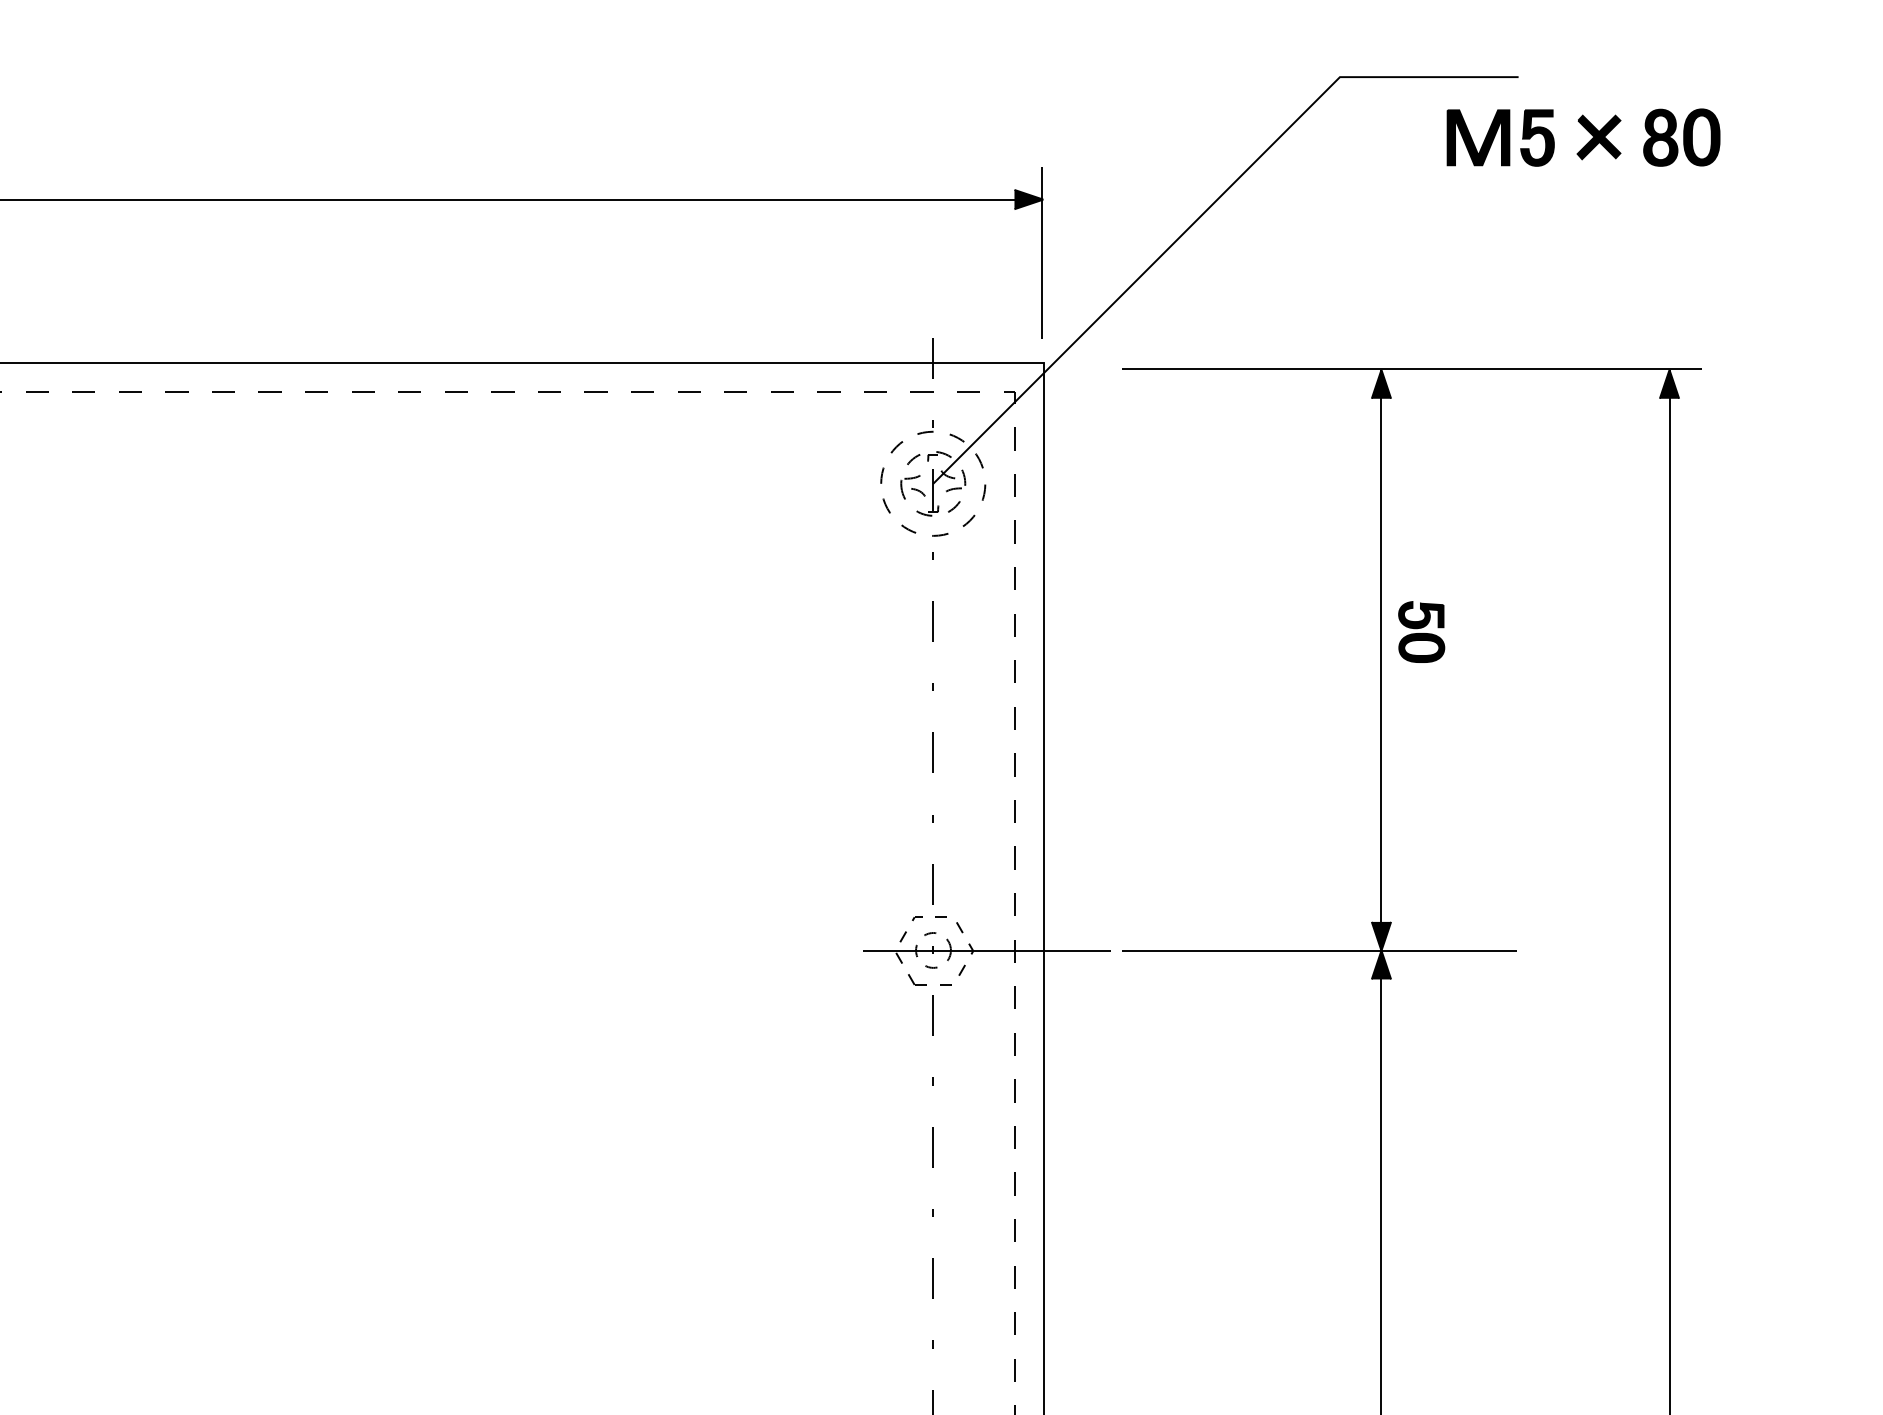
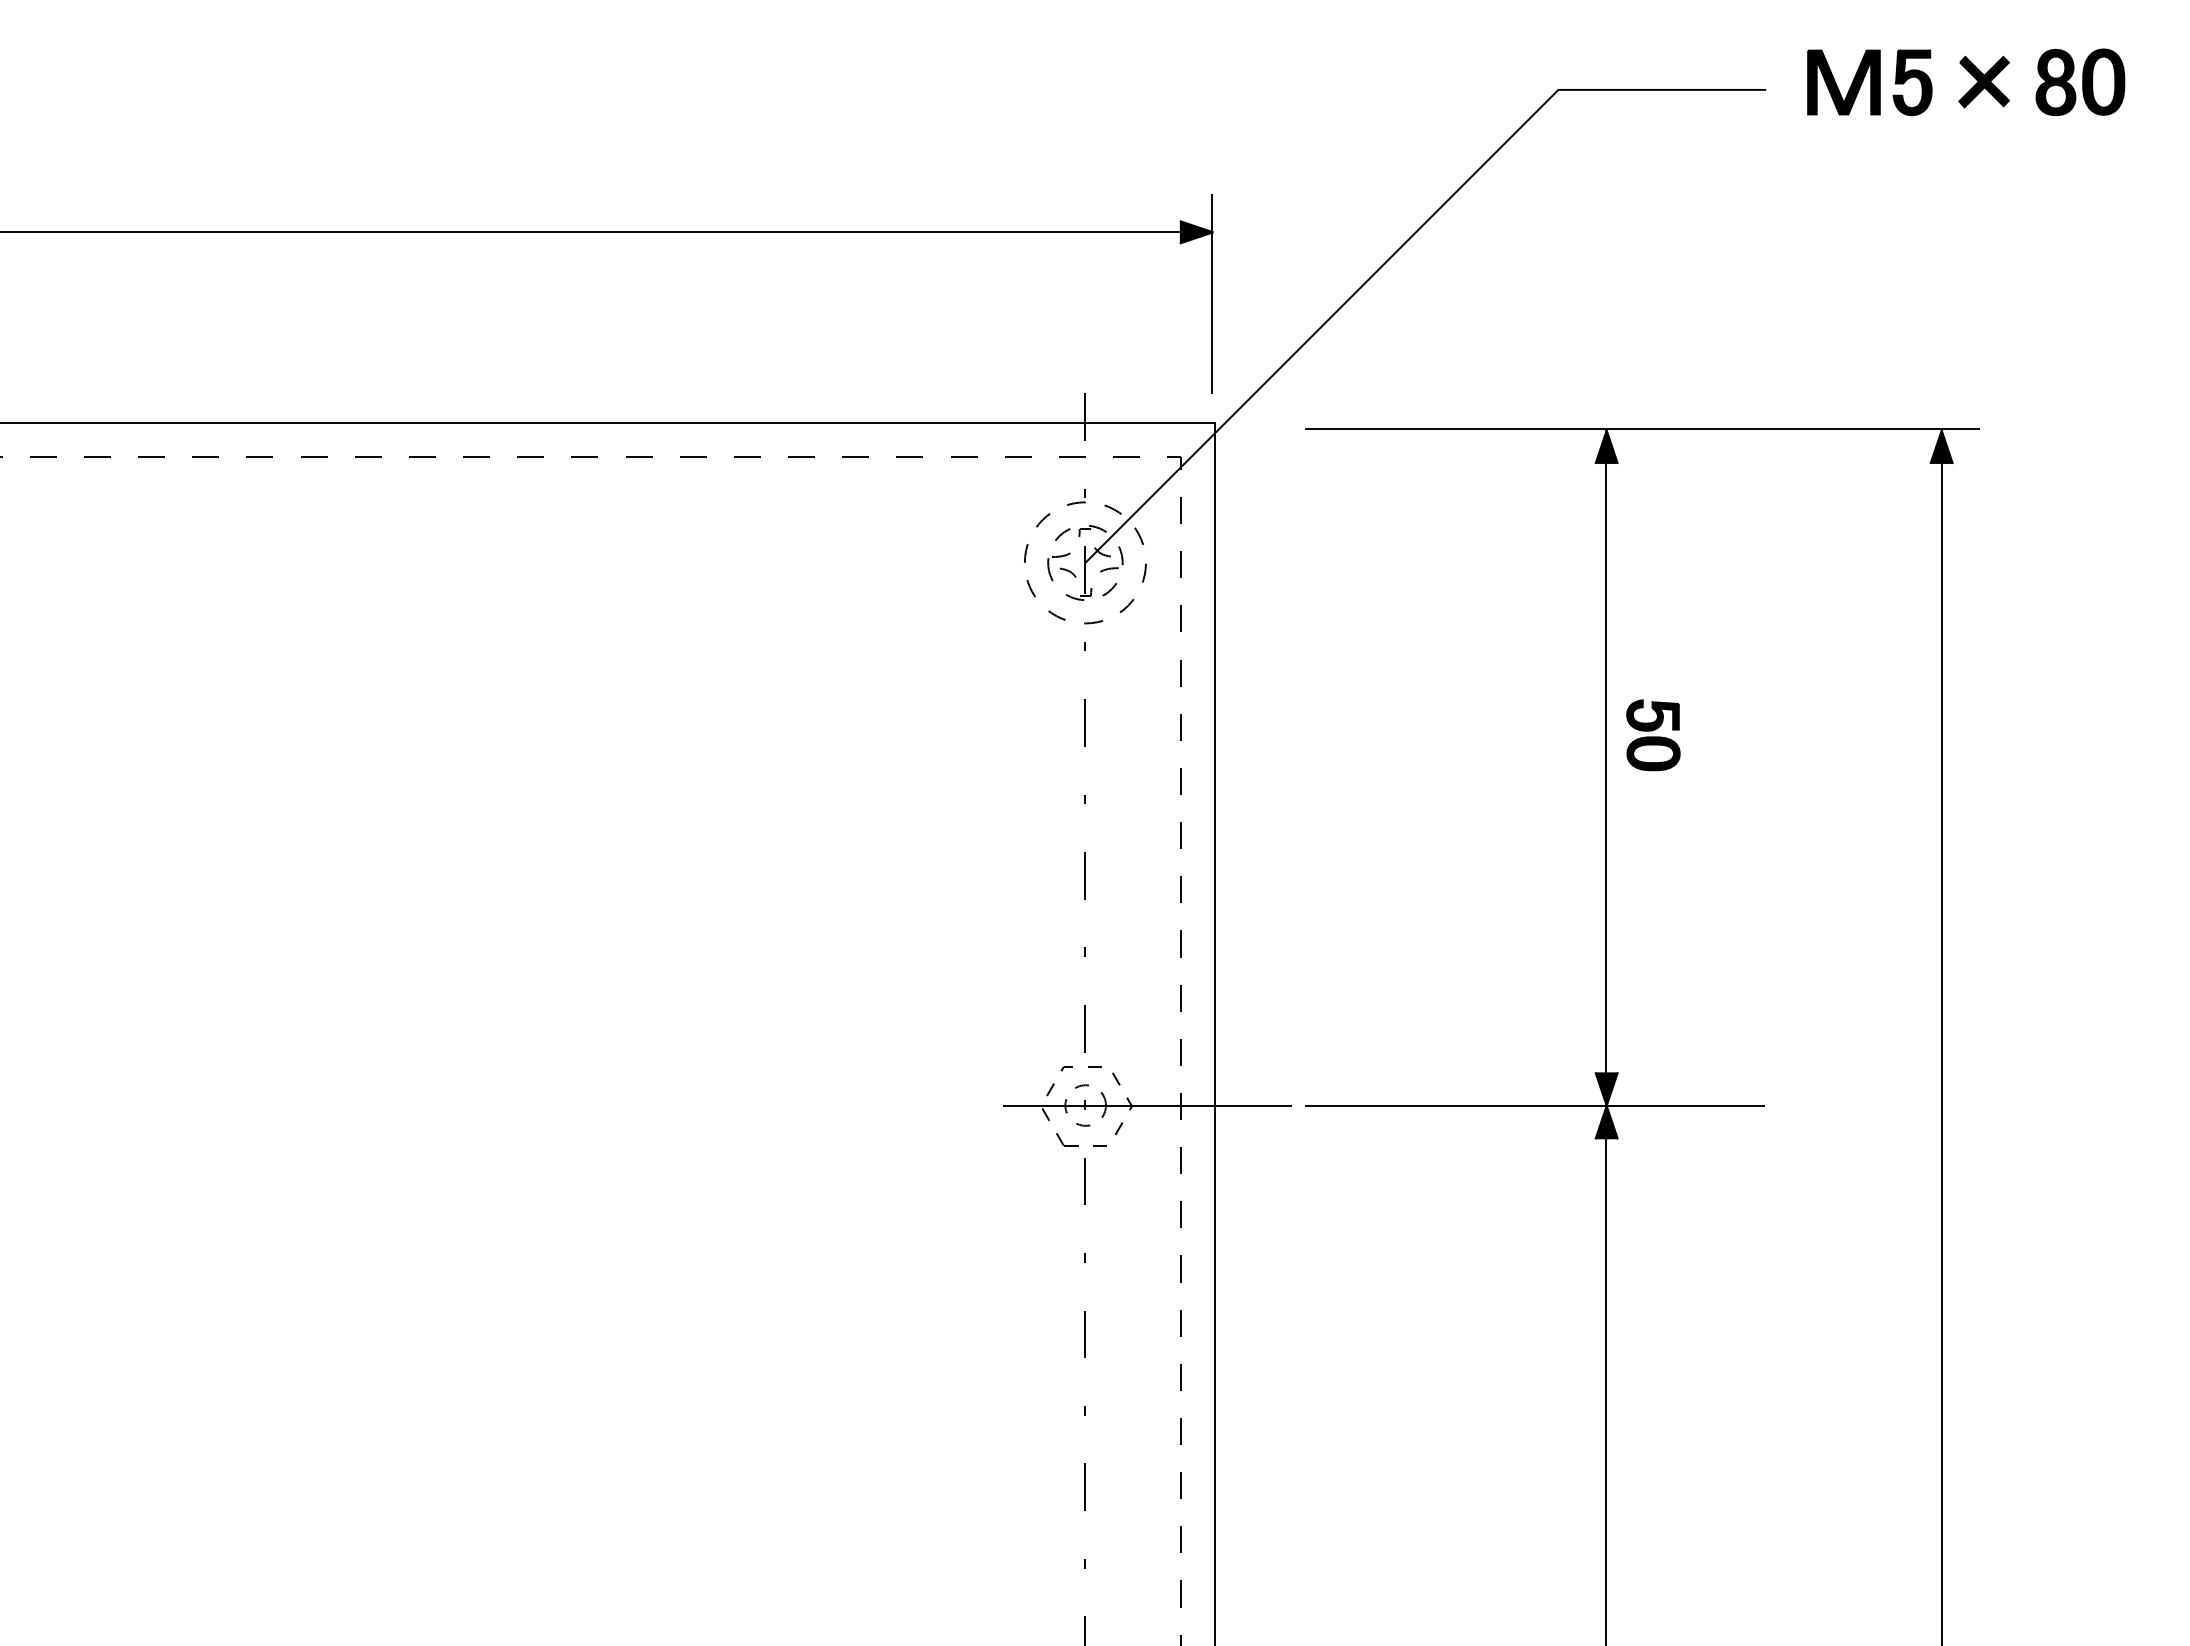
part: (1588, 141) -> (1971, 86), moved

